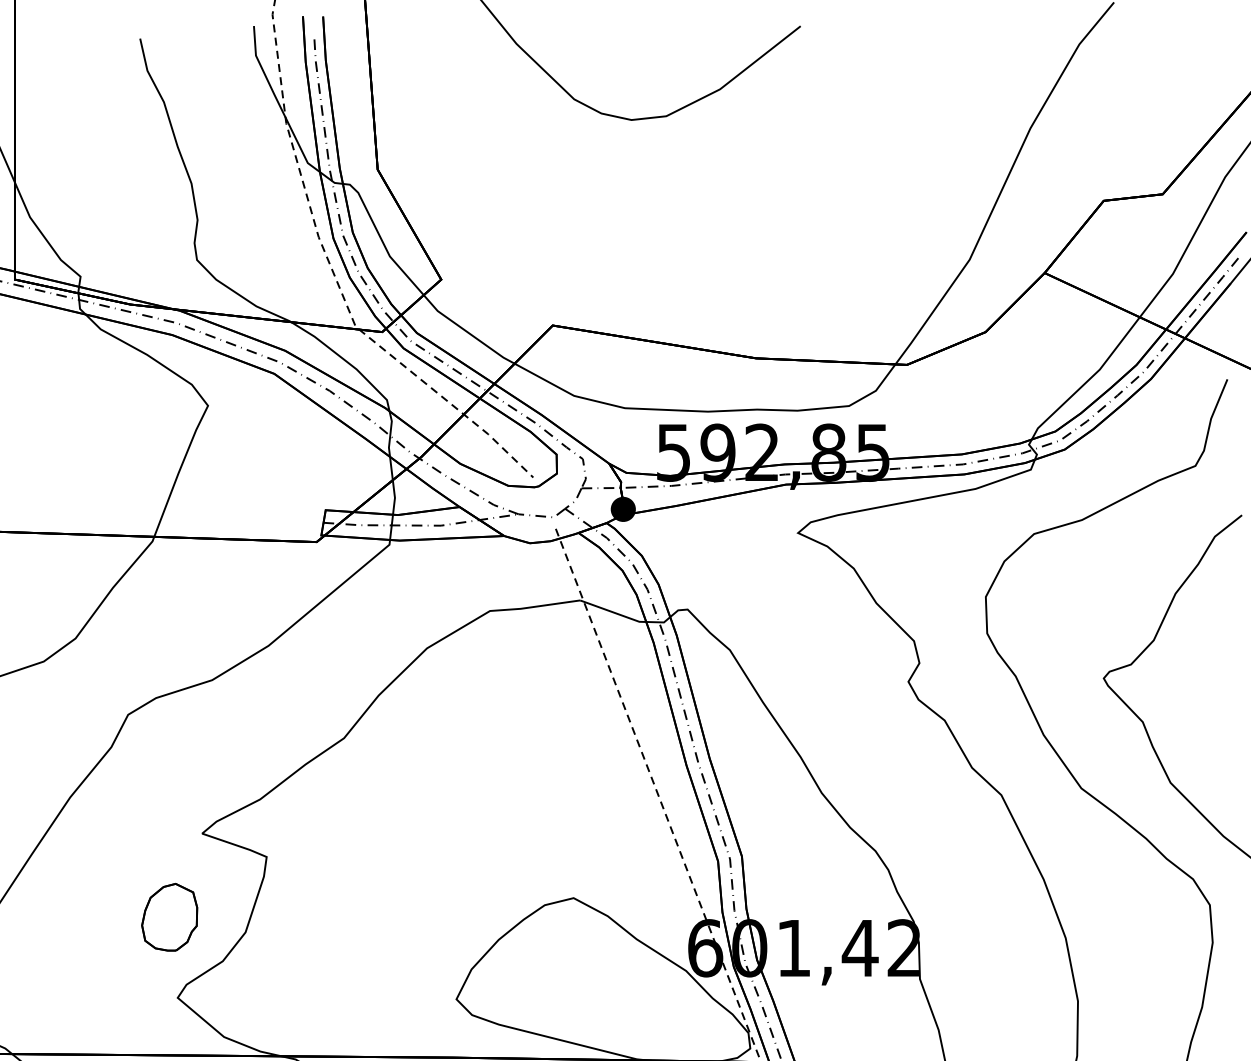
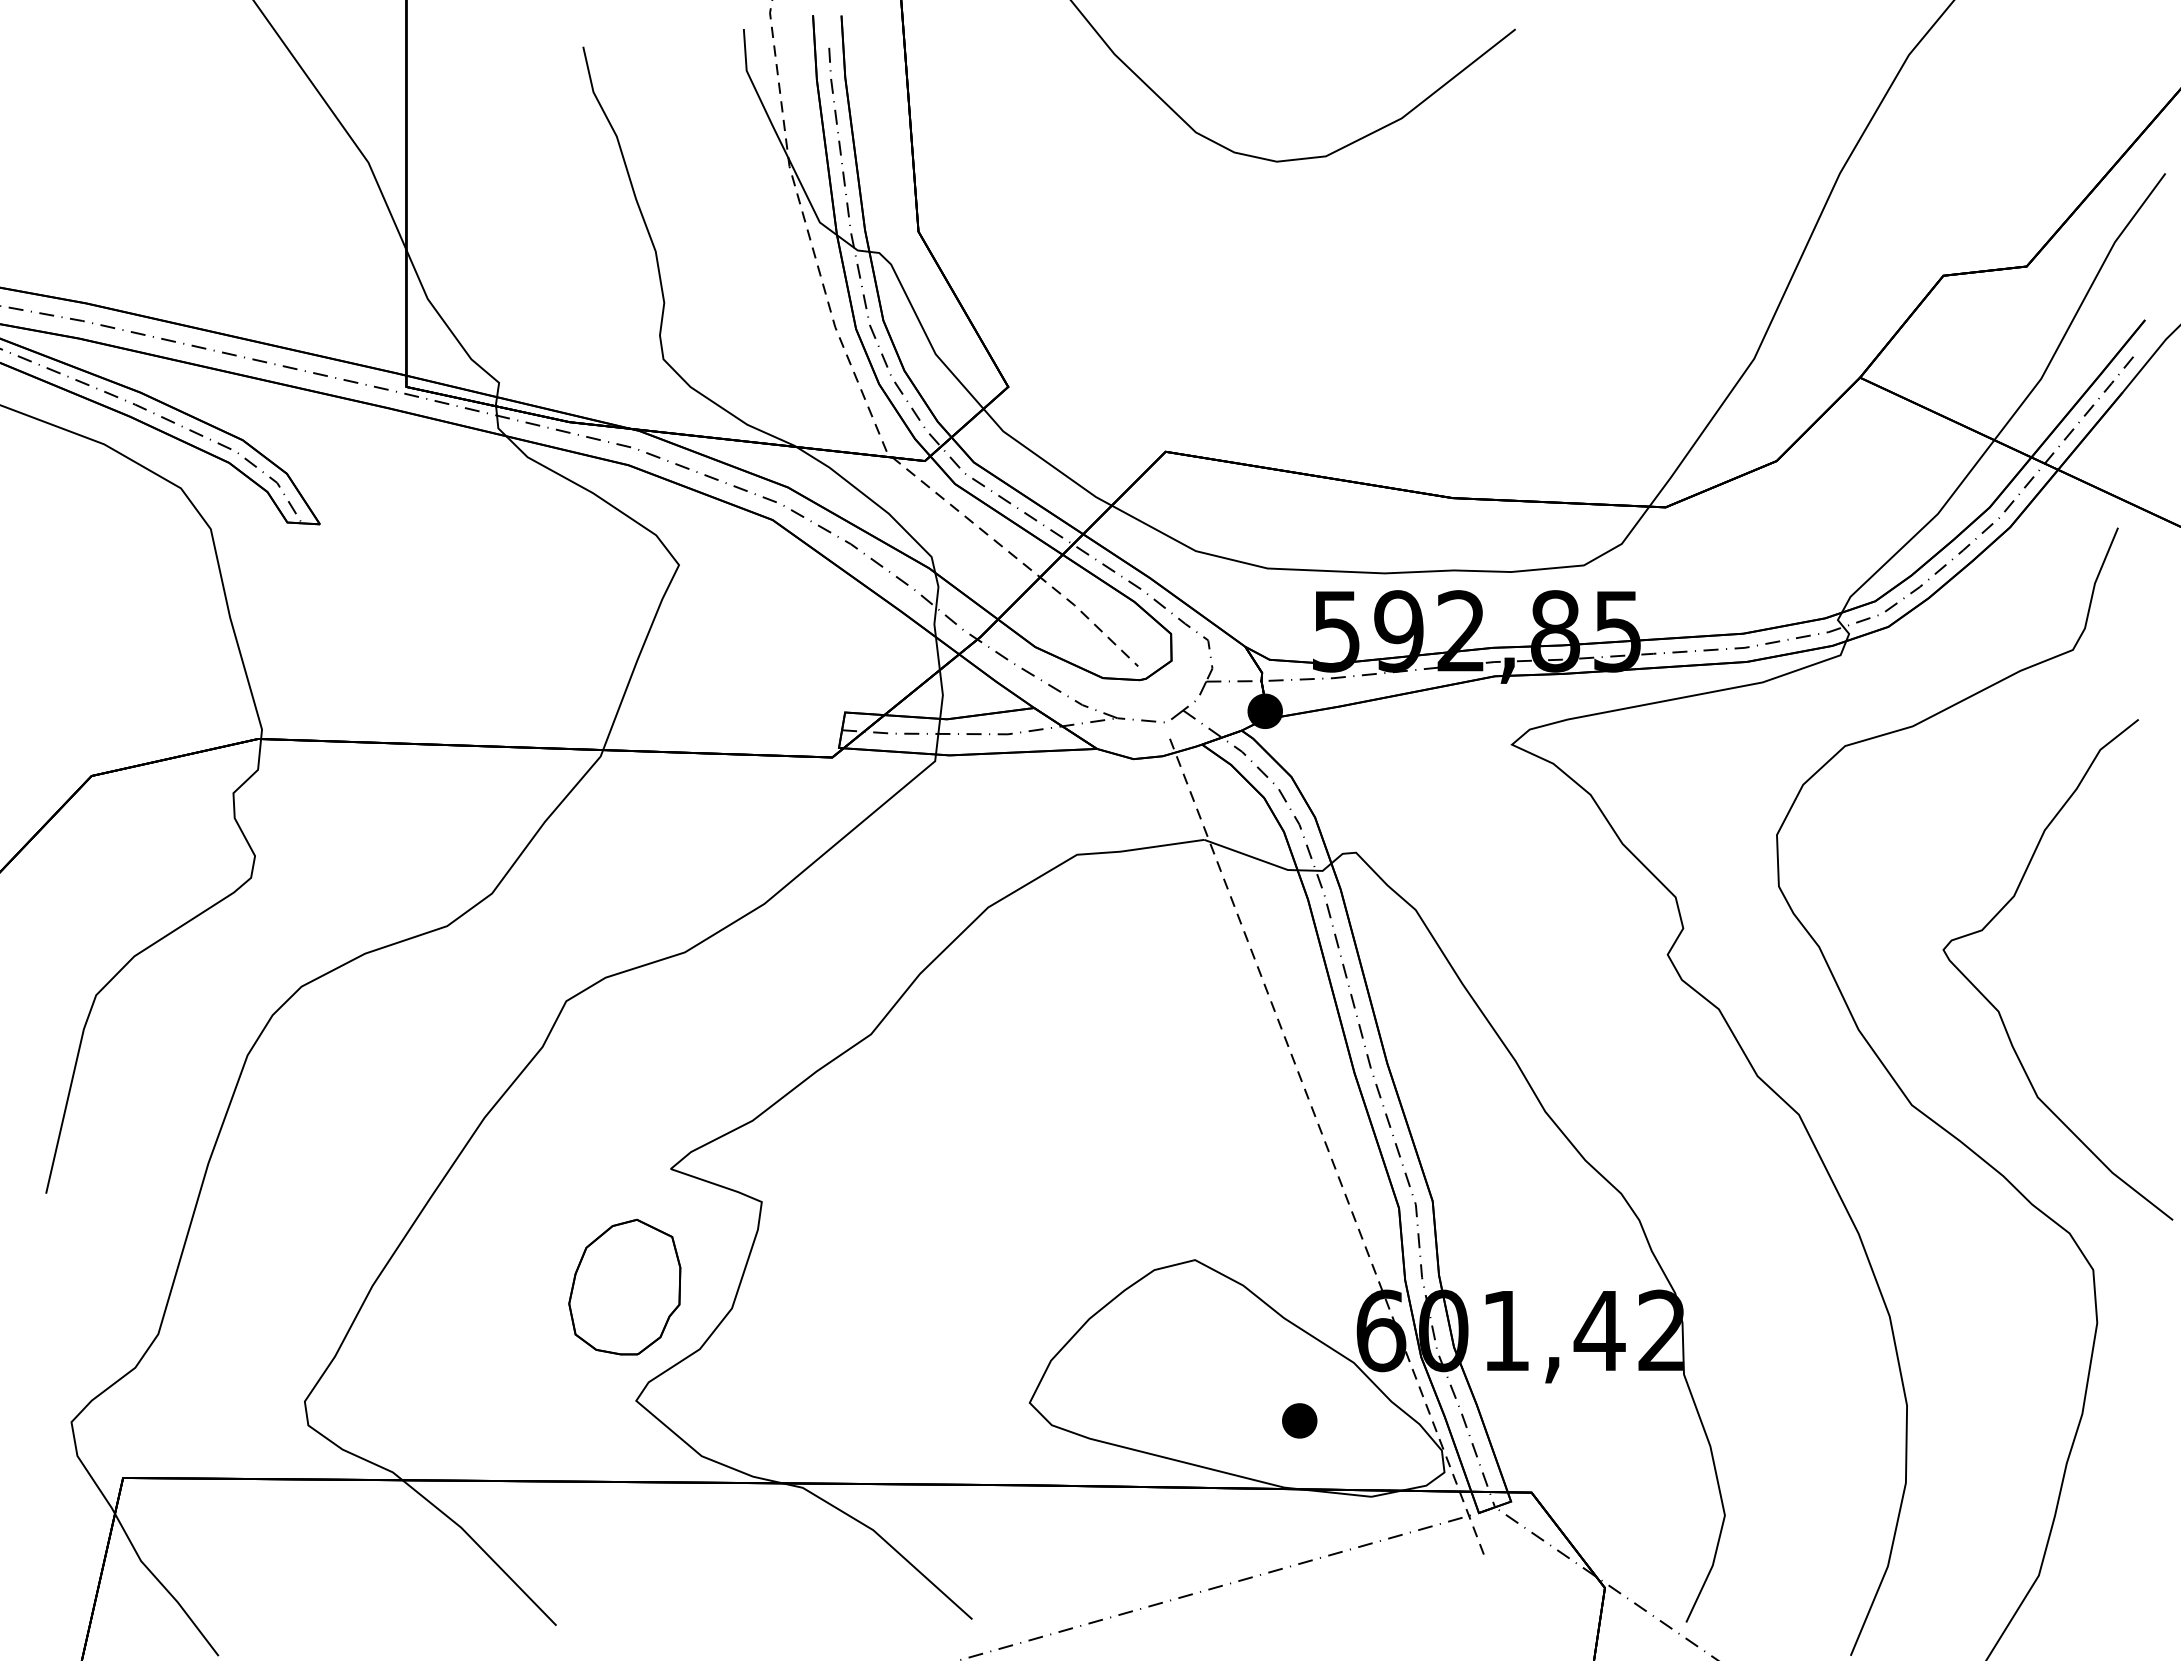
part: (169, 916) -> (624, 1286), size x1.43
part: (647, 1011) -> (1299, 1420), added

